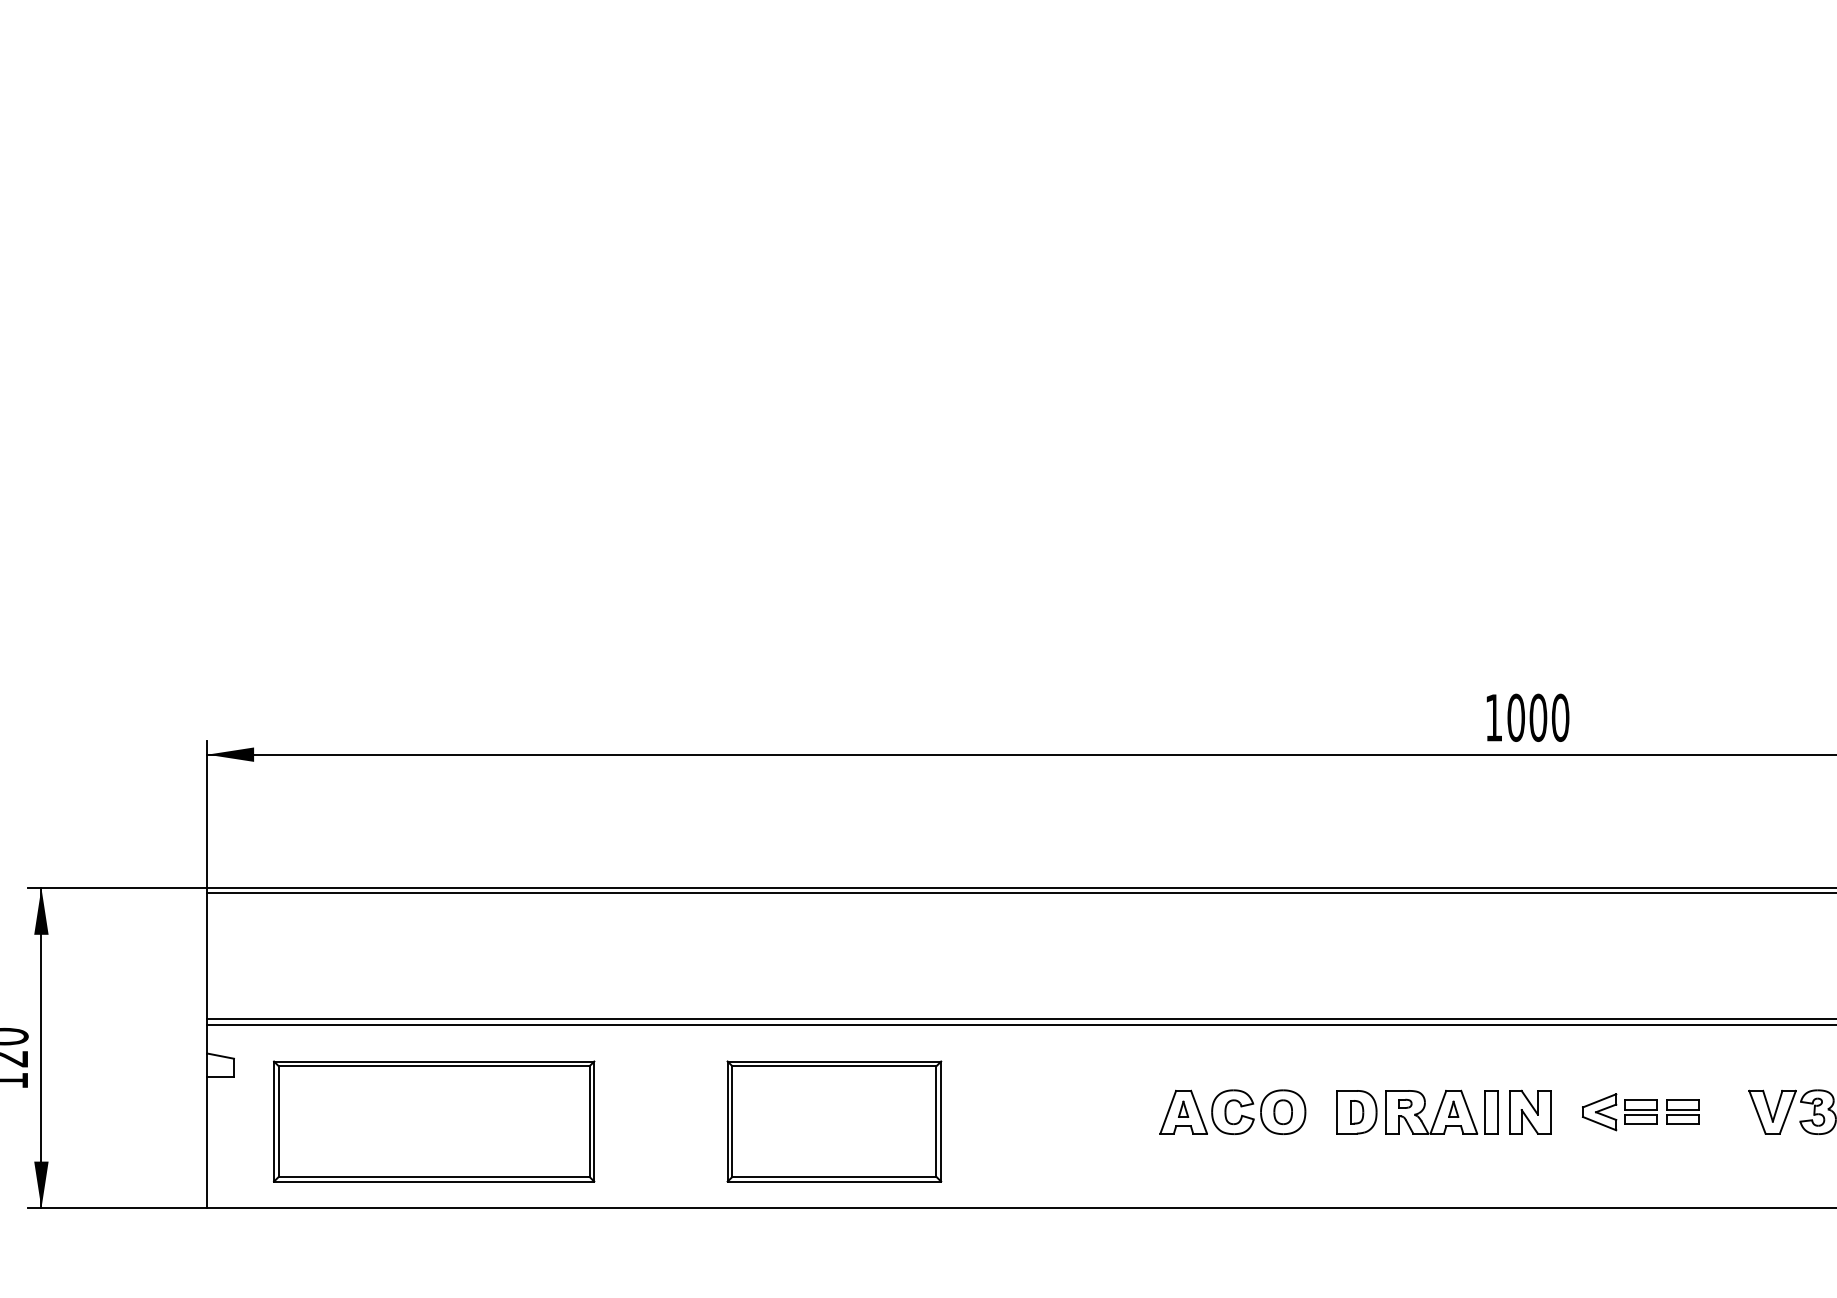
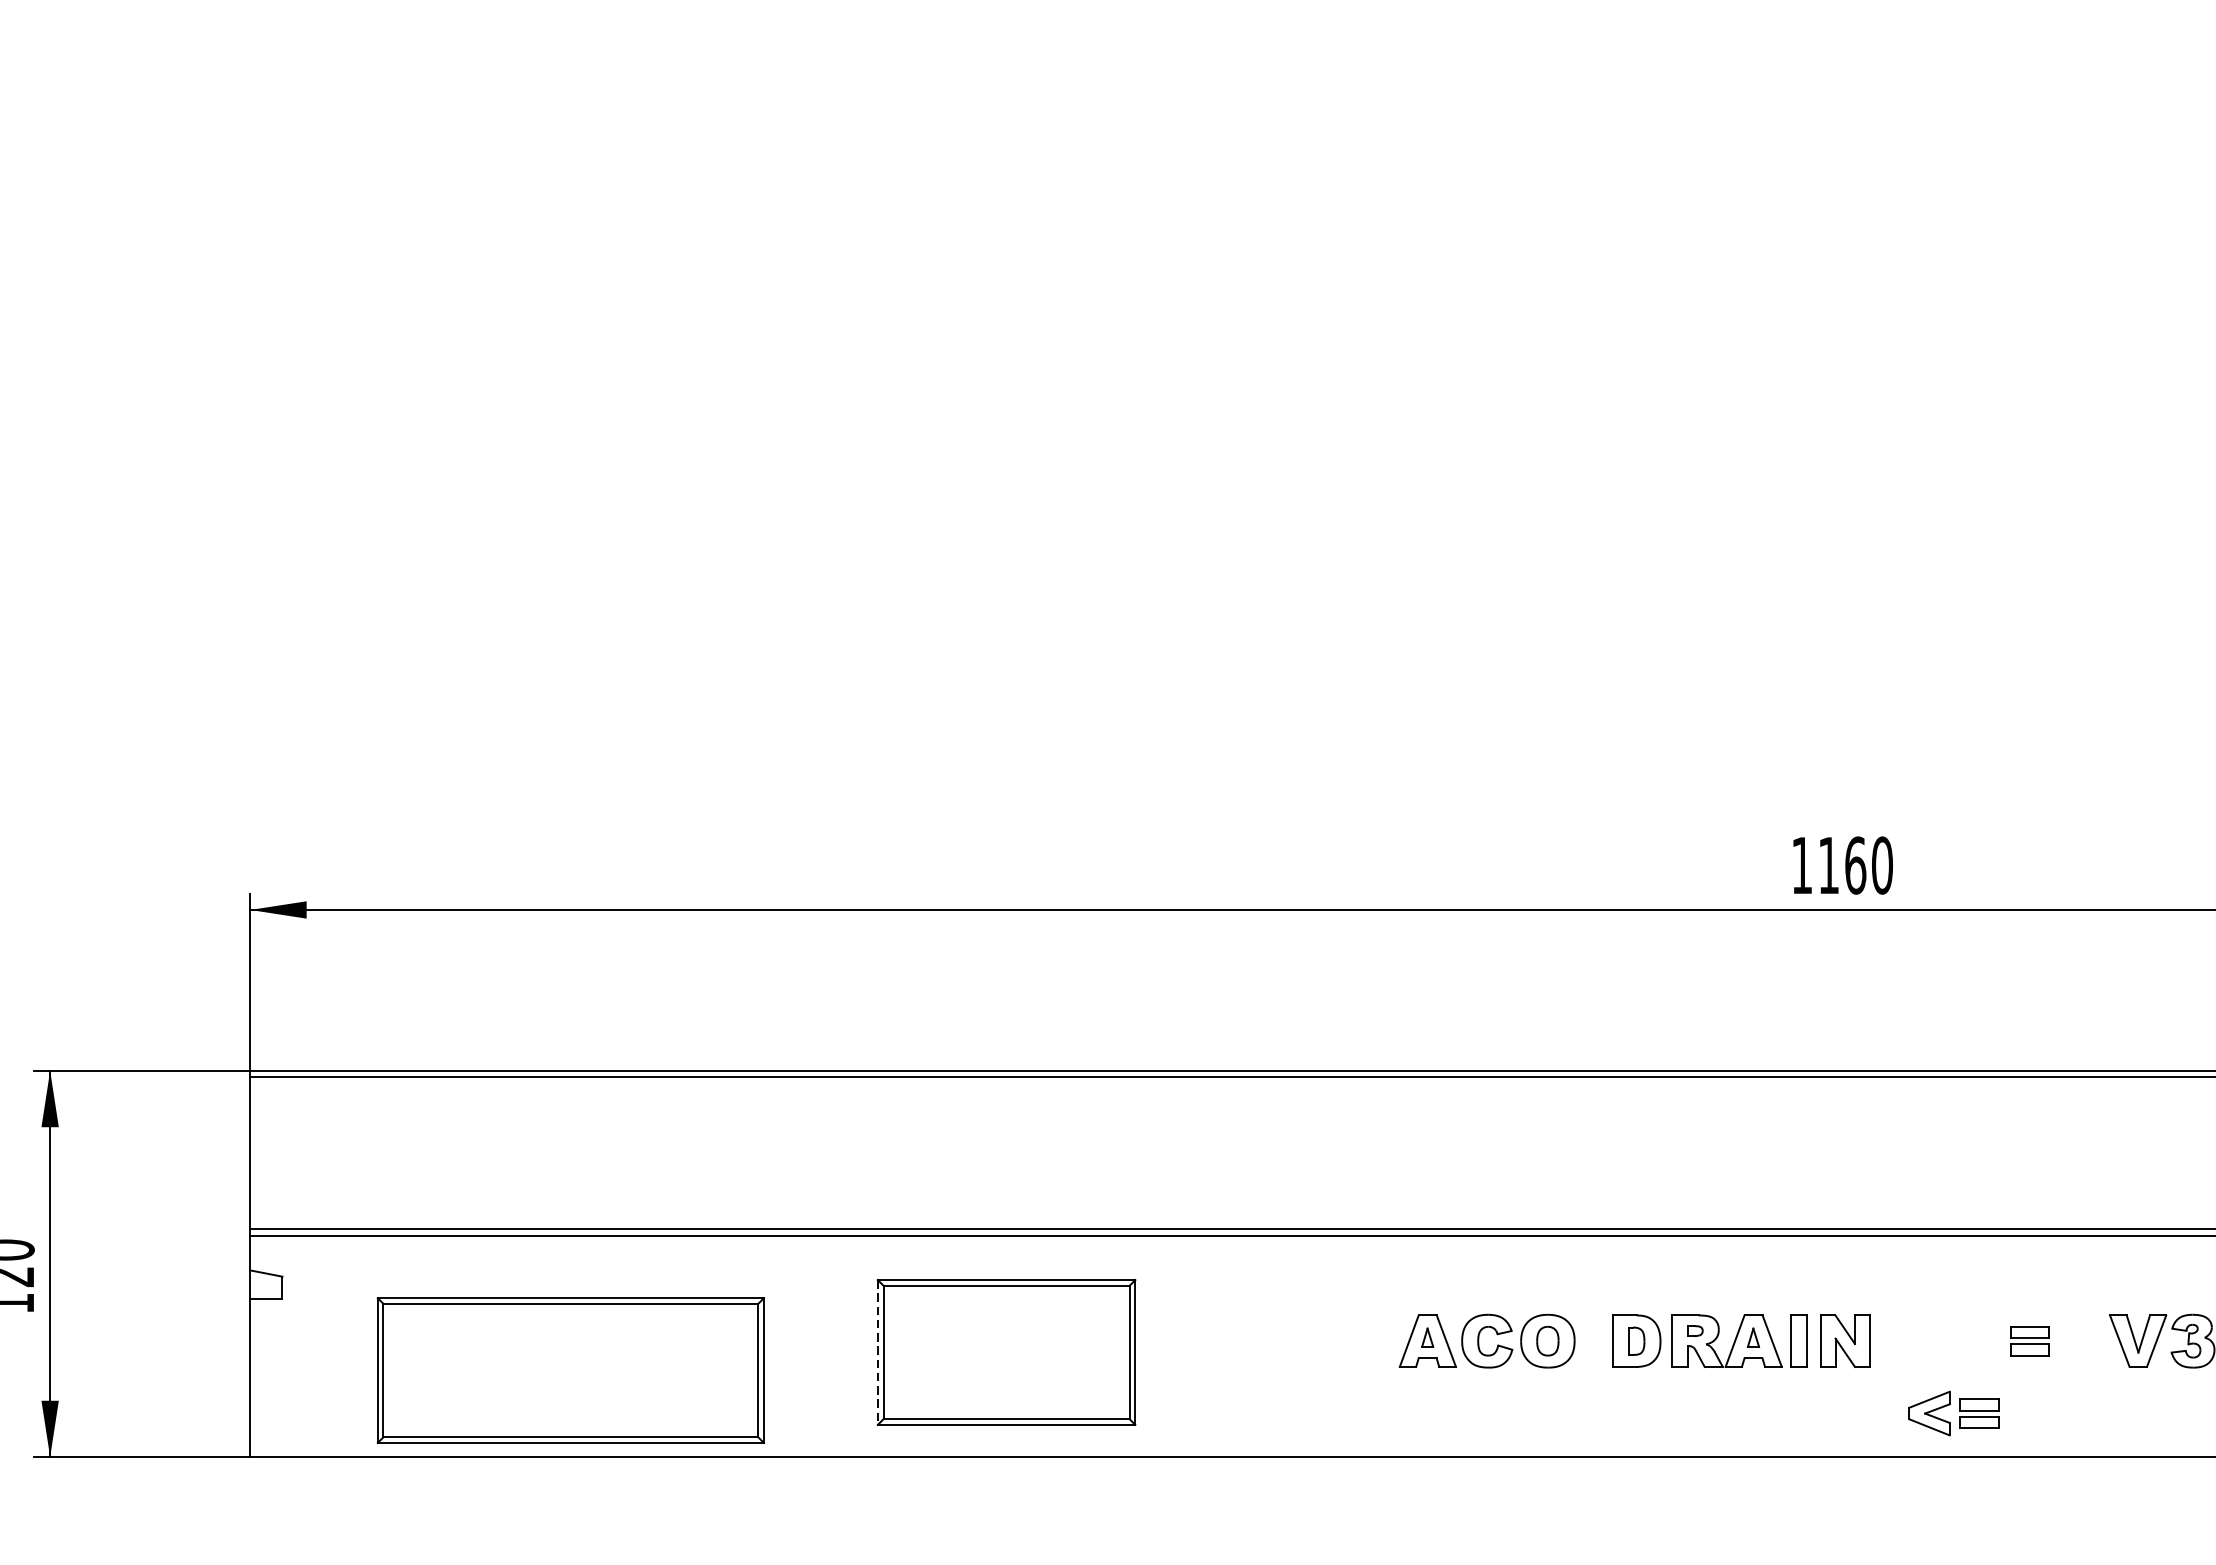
text: (1527, 717) -> (1842, 865), 1000 -> 1160
part: (1619, 1112) -> (1953, 1413), moved
part: (434, 1121) -> (571, 1370), moved
line: (727, 1122) -> (877, 1353), solid -> dashed

